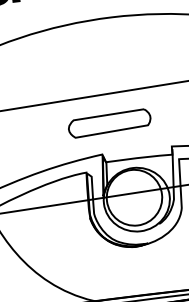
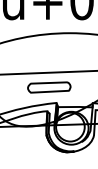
part: (110, 123) -> (49, 87), moved

